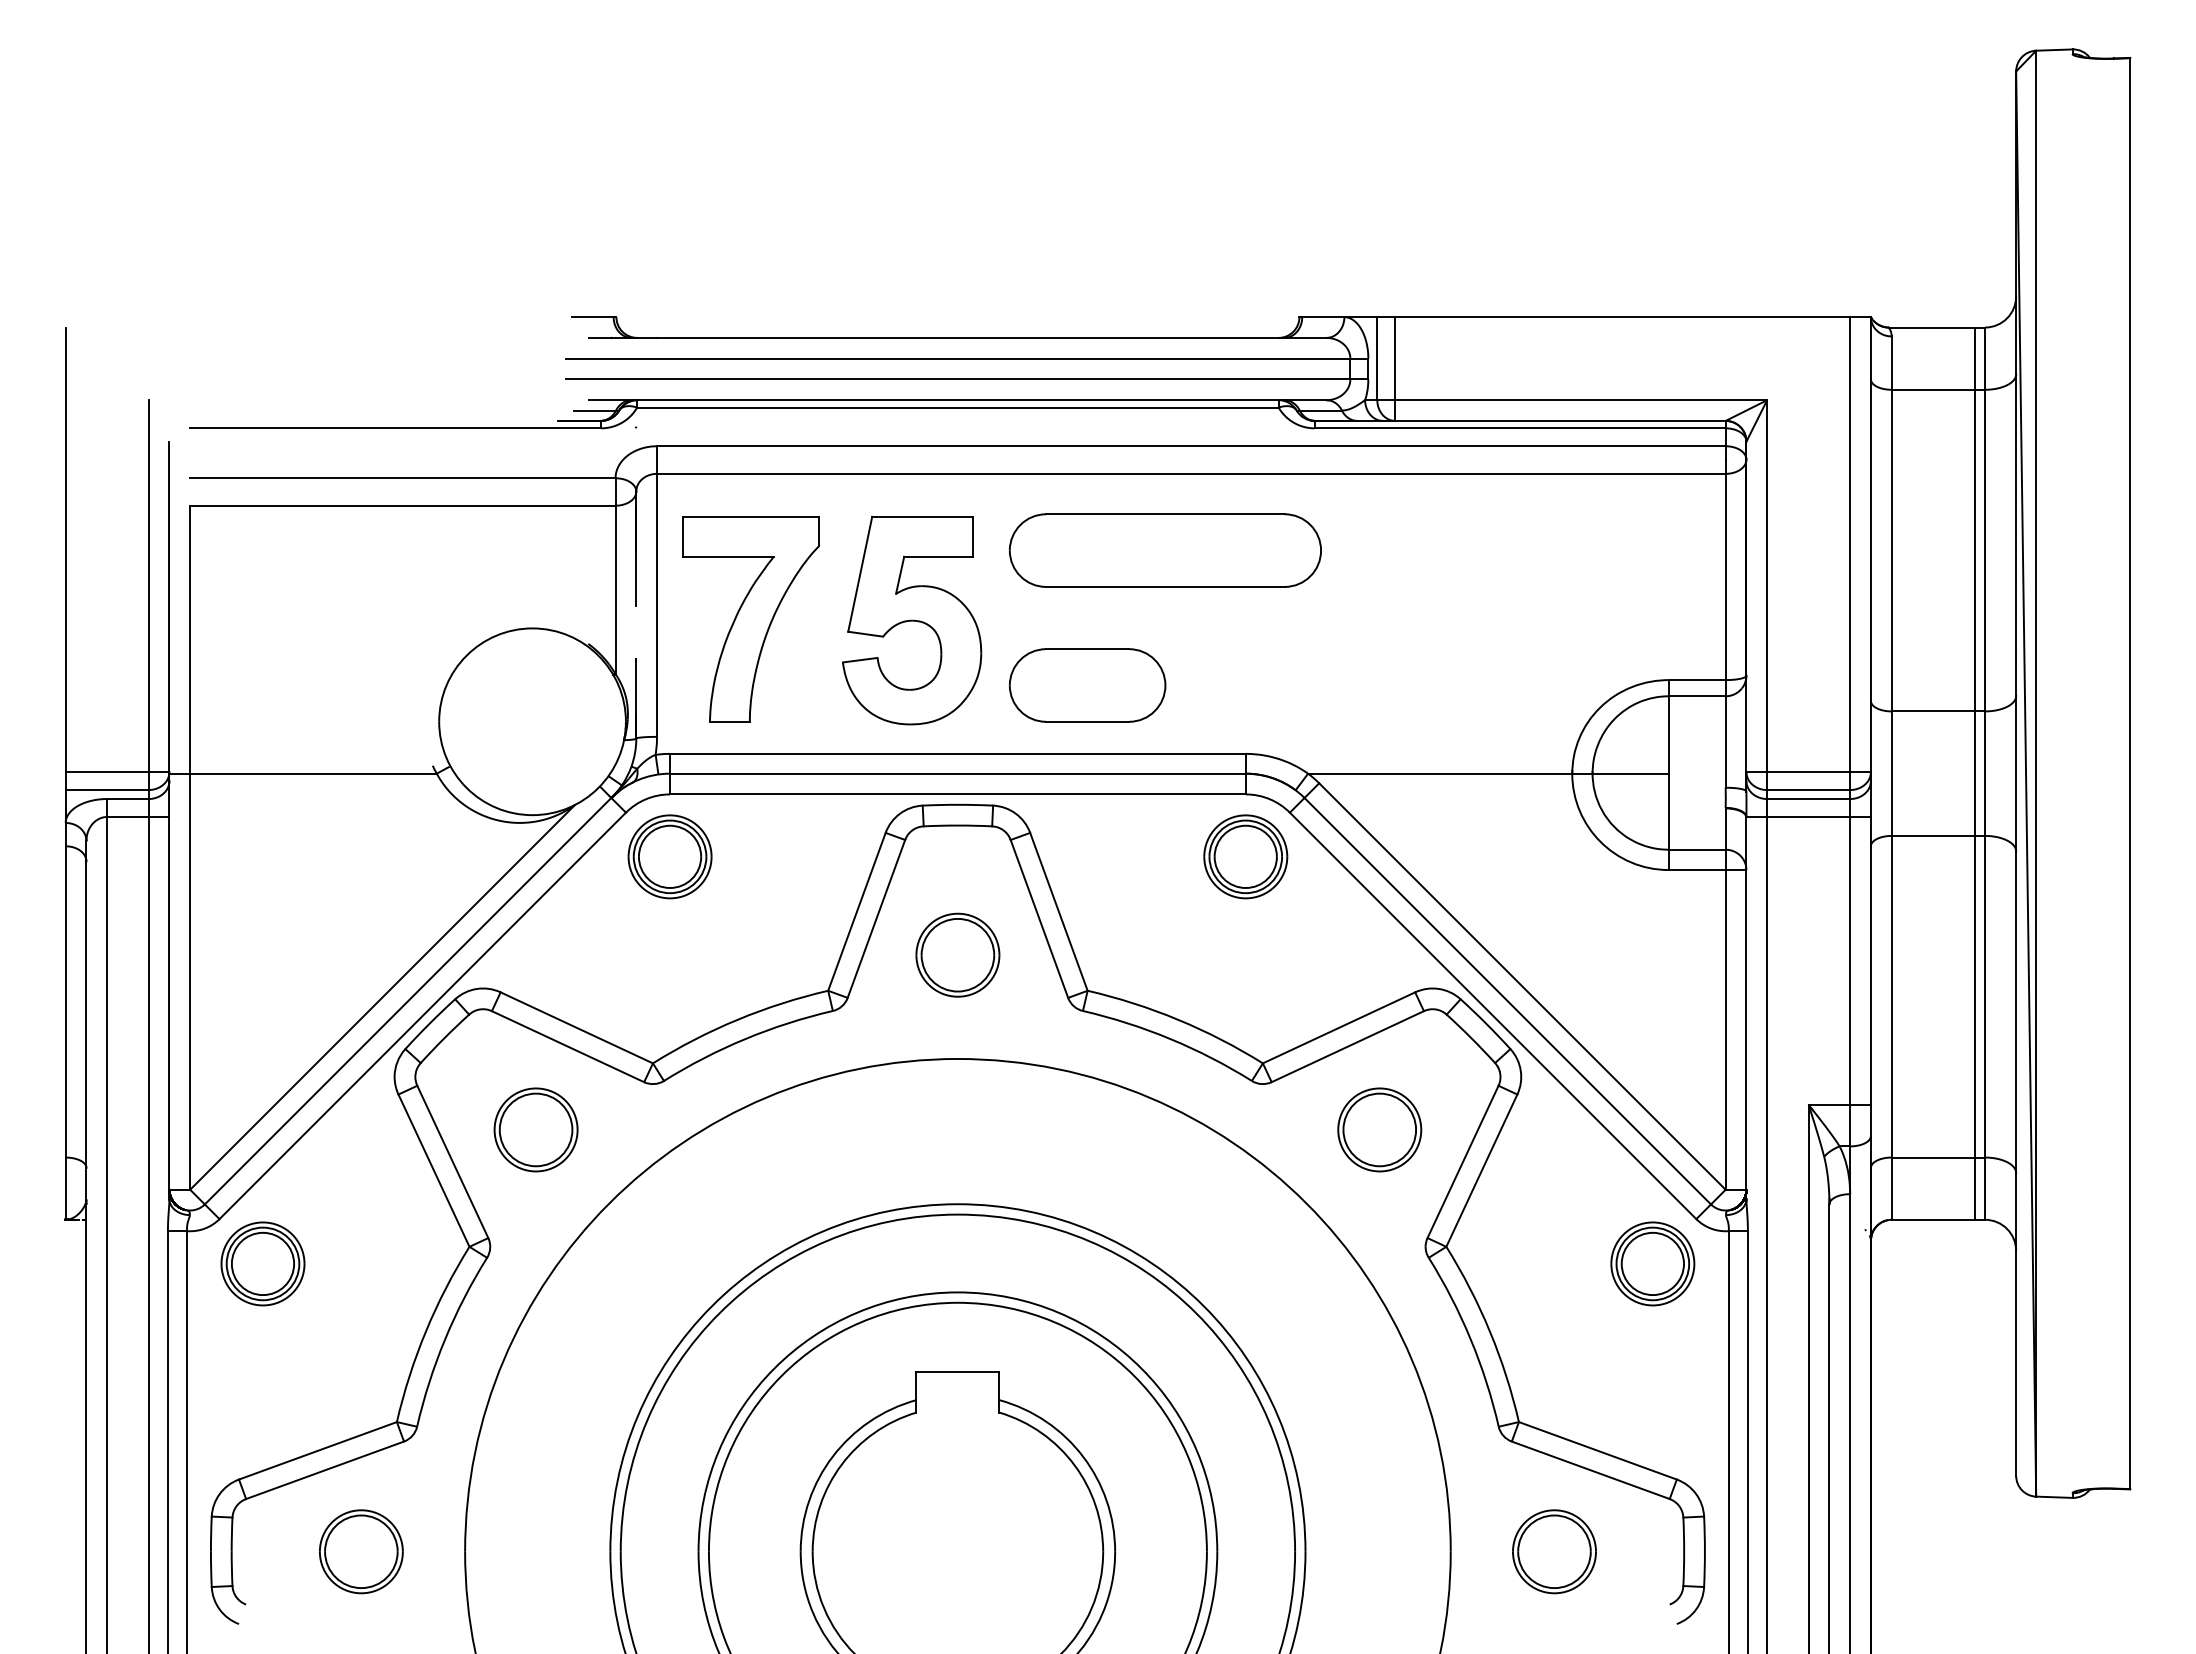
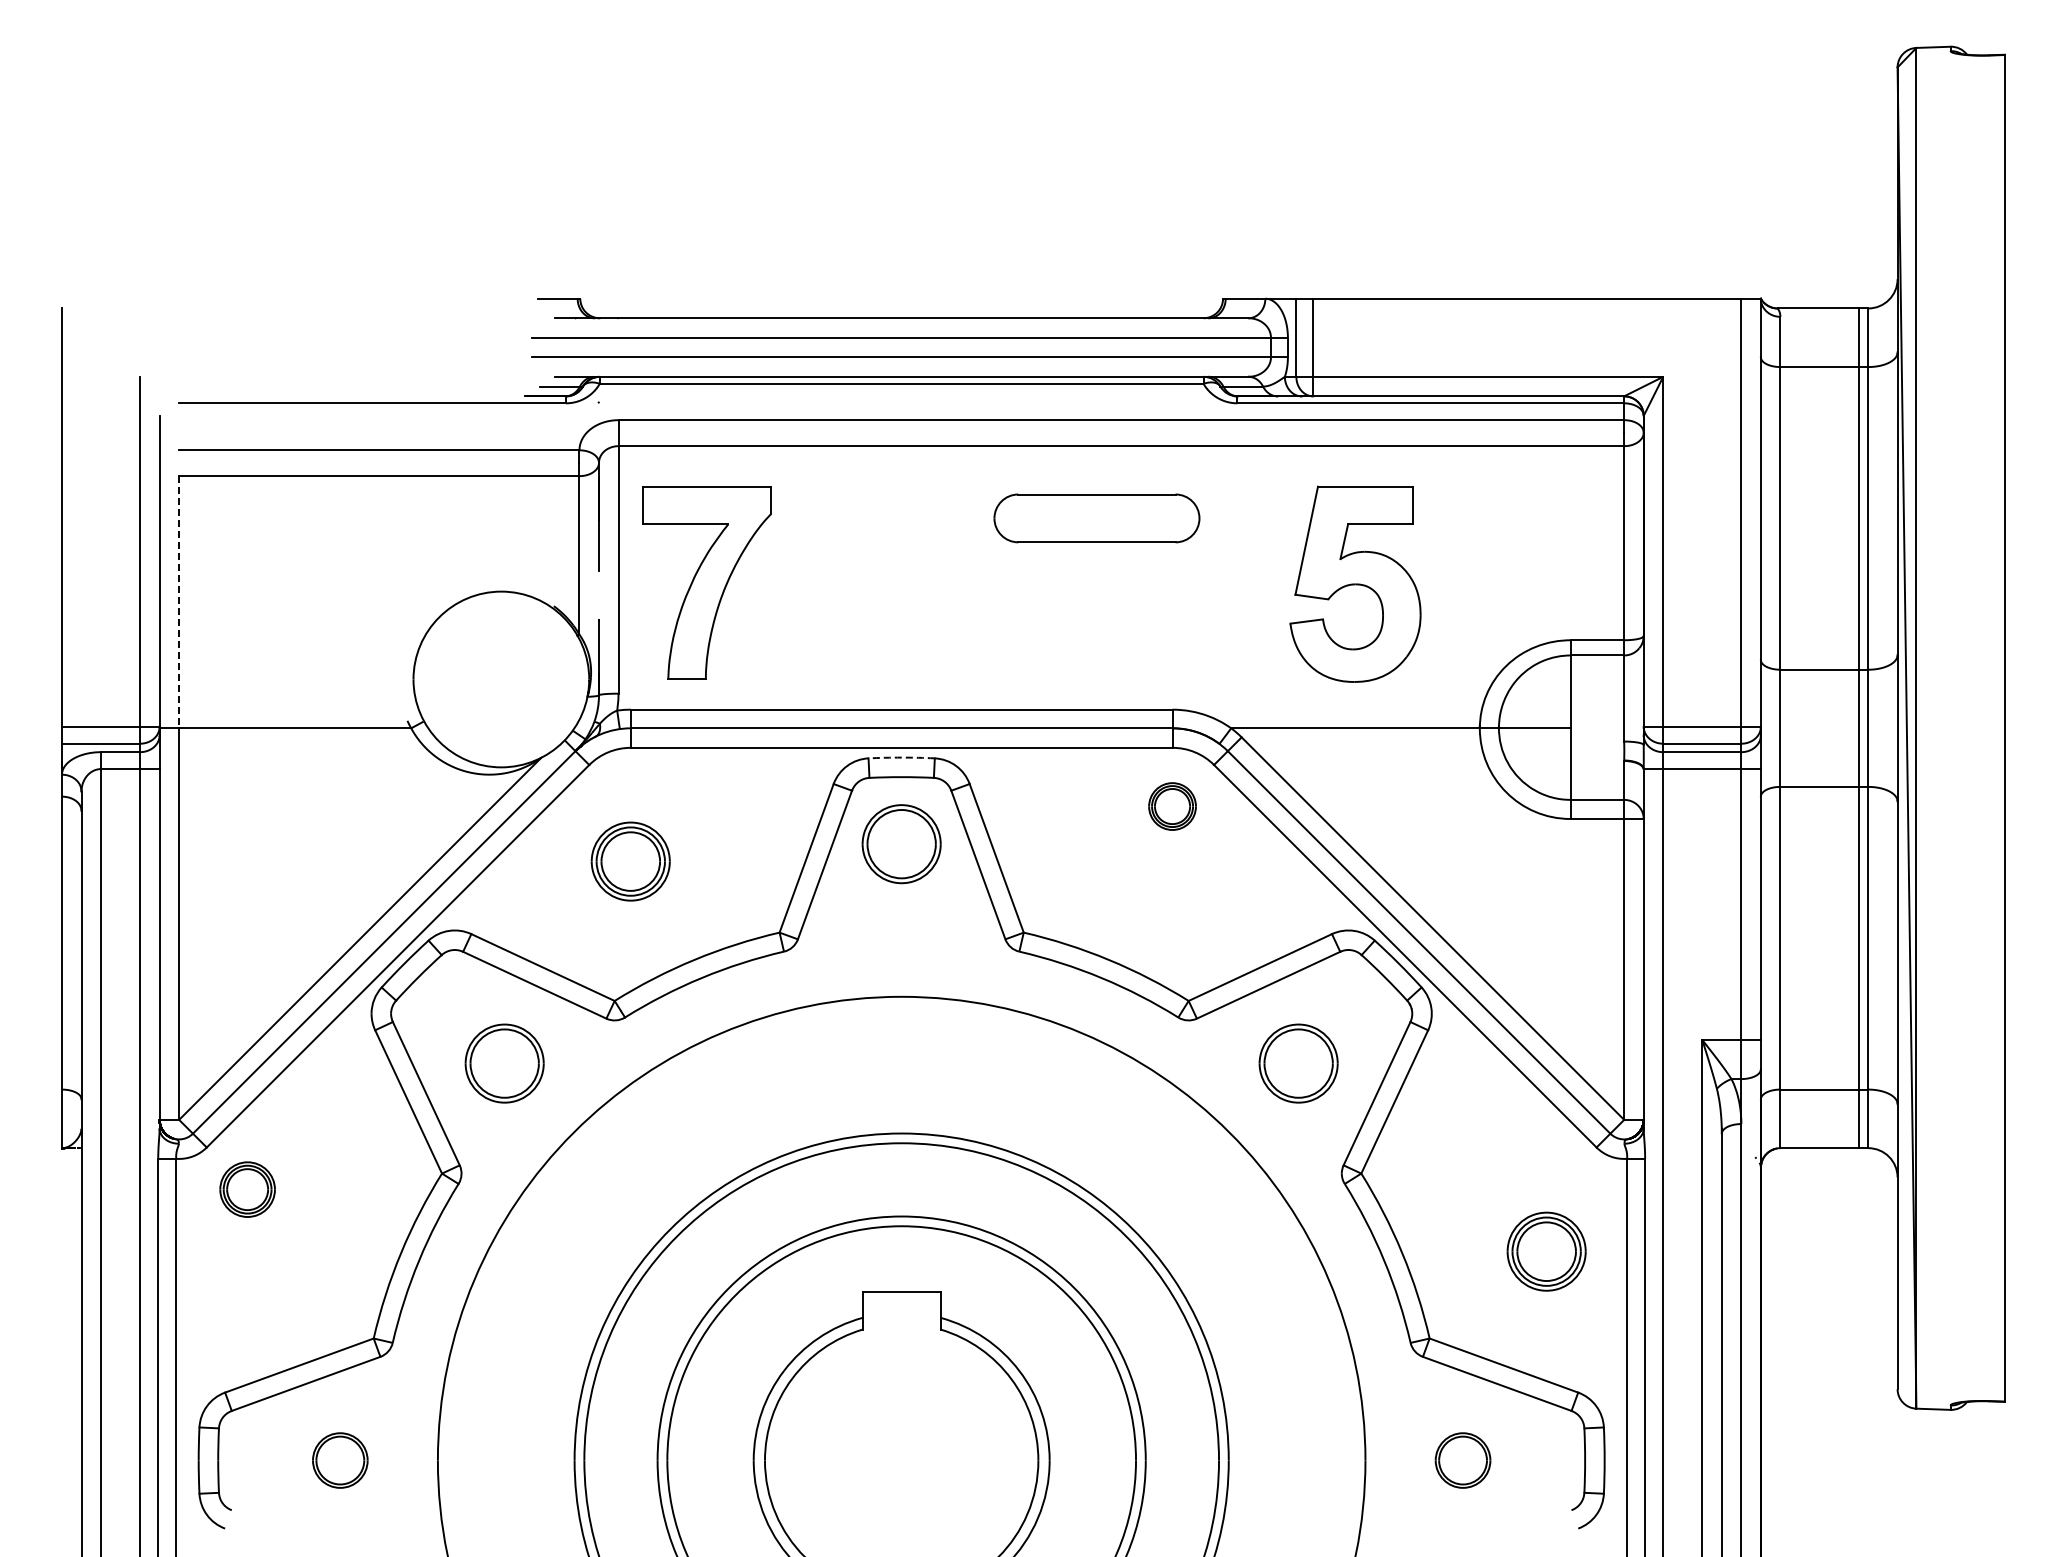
part: (1164, 550) -> (1096, 518), size x0.7
part: (912, 619) -> (1355, 583), moved
line: (190, 639) -> (179, 602), solid -> dashed
part: (1087, 685) -> (1023, 645), removed
arc: (957, 804) -> (901, 757), solid -> dashed
part: (669, 856) -> (630, 861), moved
part: (1245, 856) -> (1172, 806), size x0.6
part: (957, 955) -> (901, 844), moved
part: (262, 1263) -> (247, 1189), size x0.7
part: (1652, 1263) -> (1546, 1251), moved
part: (361, 1551) -> (340, 1460), size x0.7
part: (1553, 1551) -> (1462, 1460), size x0.7

